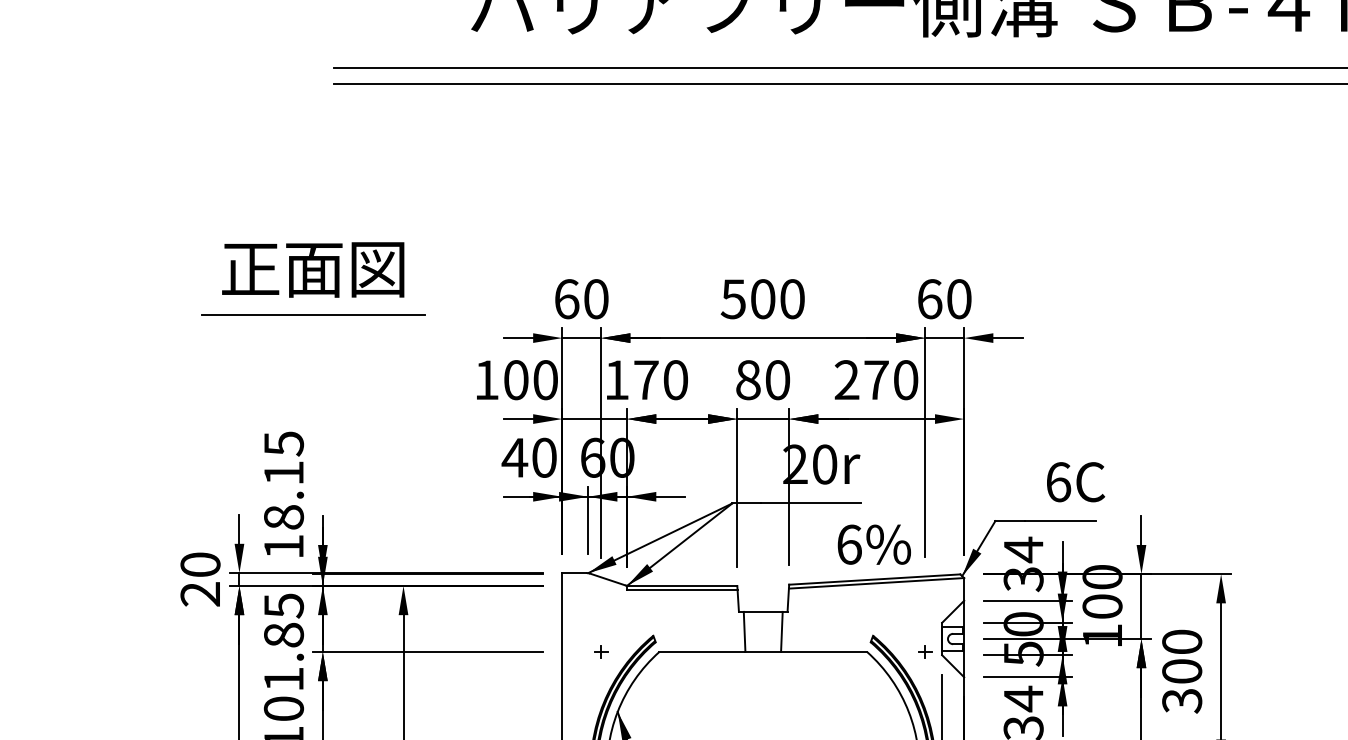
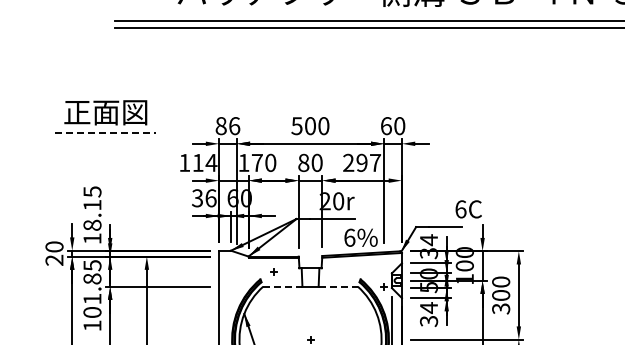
text: (580, 300) -> (227, 126), 60 -> 86
line: (312, 315) -> (105, 133), solid -> dashed
text: (530, 379) -> (204, 162), 100 -> 114
text: (890, 379) -> (368, 162), 270 -> 297
text: (527, 458) -> (203, 198), 40 -> 36
text: (1075, 482) -> (468, 209), moved
part: (600, 651) -> (273, 271), moved
line: (701, 651) -> (282, 286), solid -> dashed
line: (824, 651) -> (338, 286), solid -> dashed

